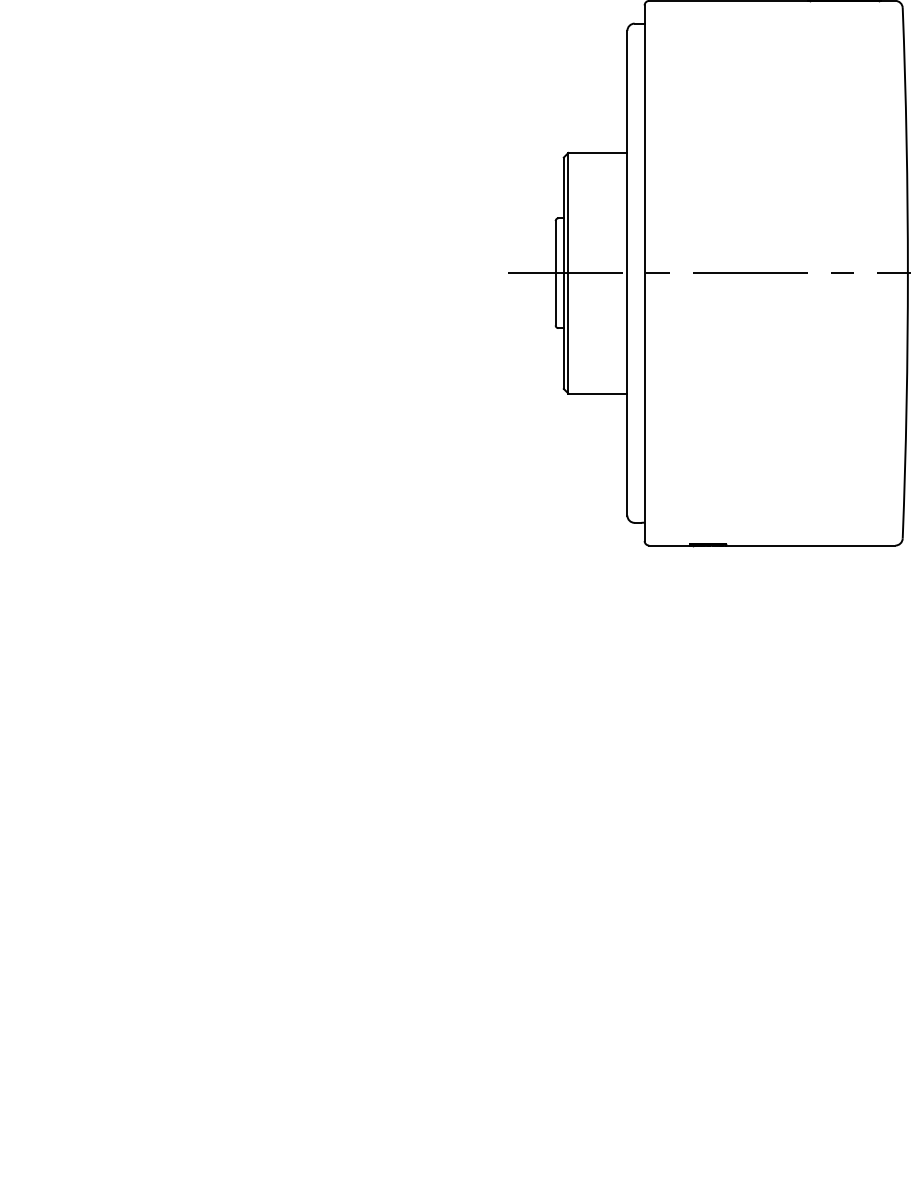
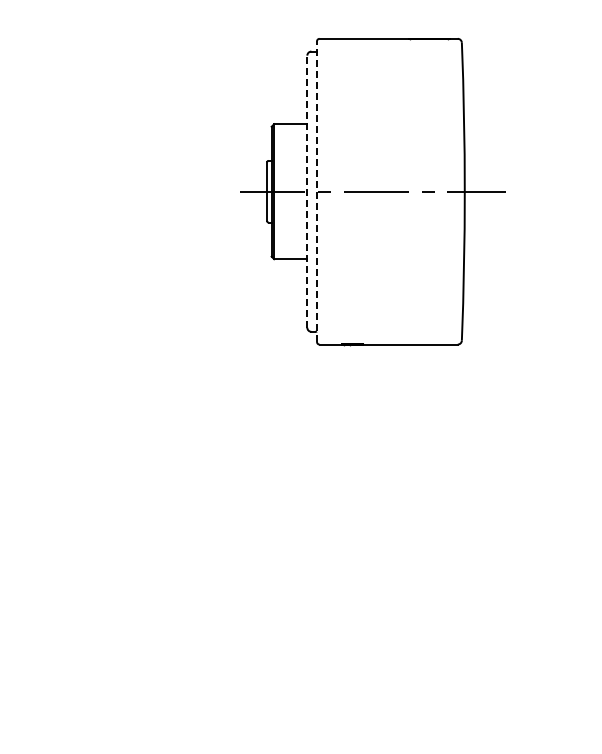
line: (627, 272) -> (307, 191), solid -> dashed
line: (645, 272) -> (317, 191), solid -> dashed

